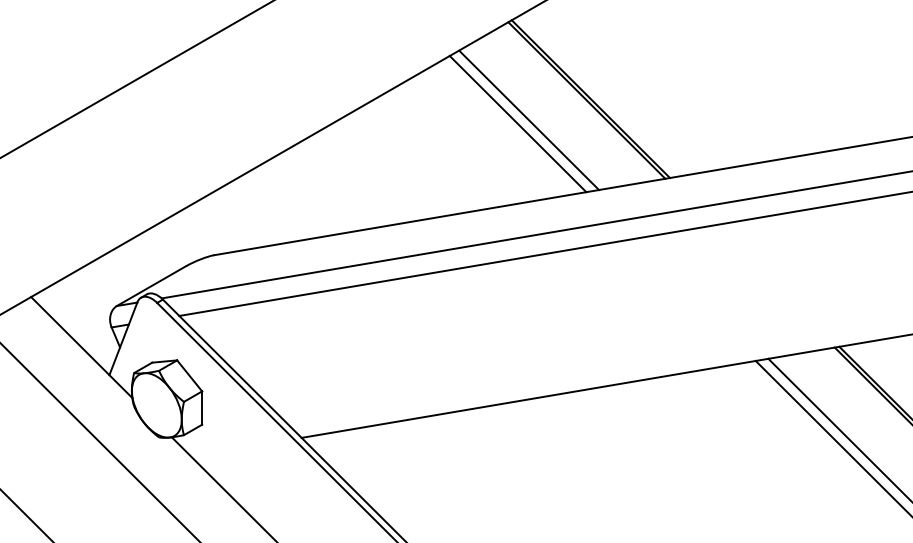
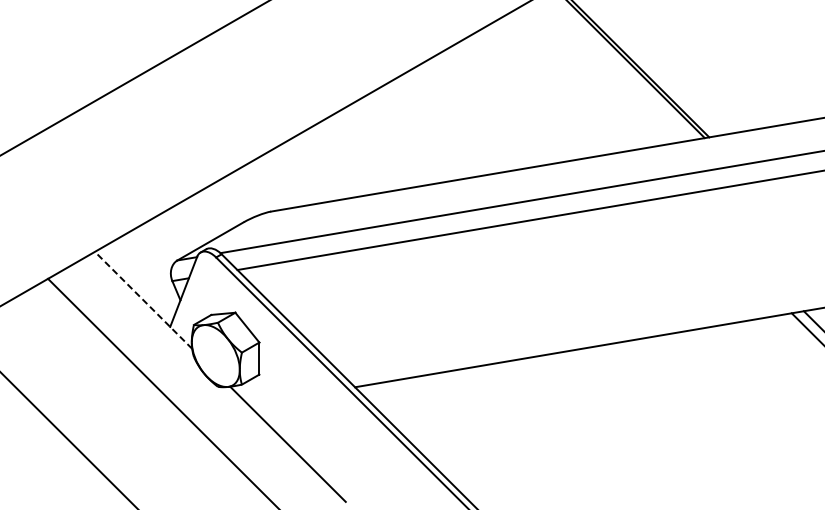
line: (529, 120) -> (574, 82), removed
line: (517, 124) -> (562, 85), removed
line: (81, 347) -> (143, 300), solid -> dashed

